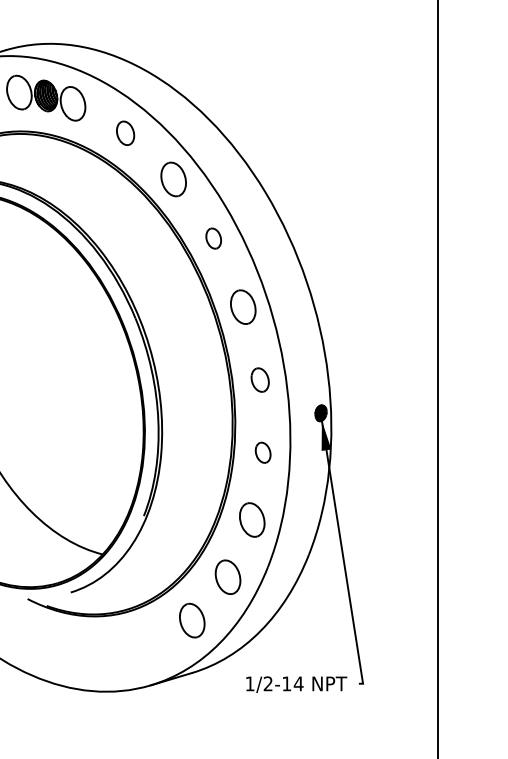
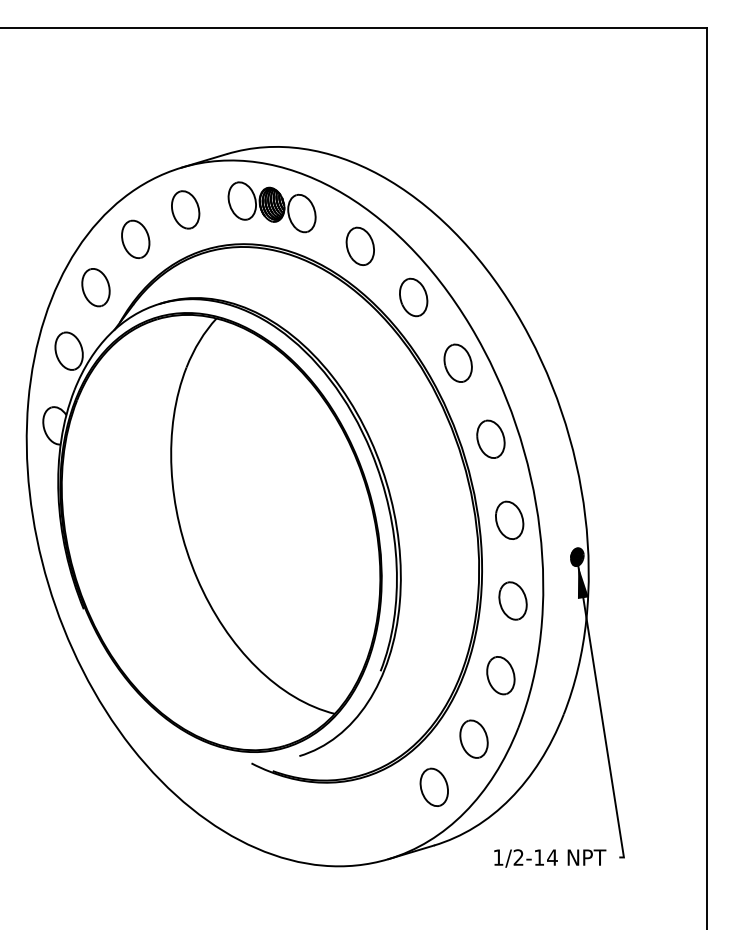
part: (124, 132) -> (359, 245), size x1.43
part: (213, 237) -> (457, 362), size x1.67
part: (259, 379) -> (509, 519), size x1.43
part: (262, 452) -> (512, 600), size x1.67

